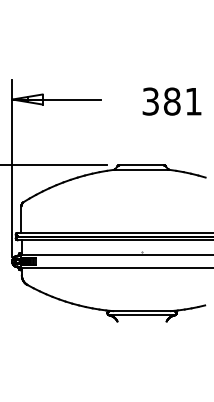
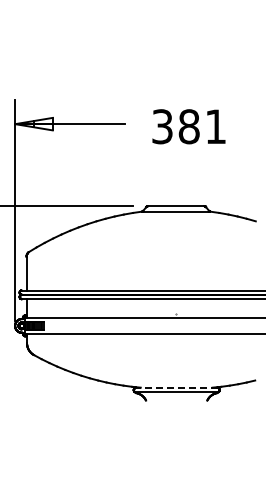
text: (171, 101) -> (188, 126), moved
line: (141, 311) -> (176, 387), solid -> dashed

